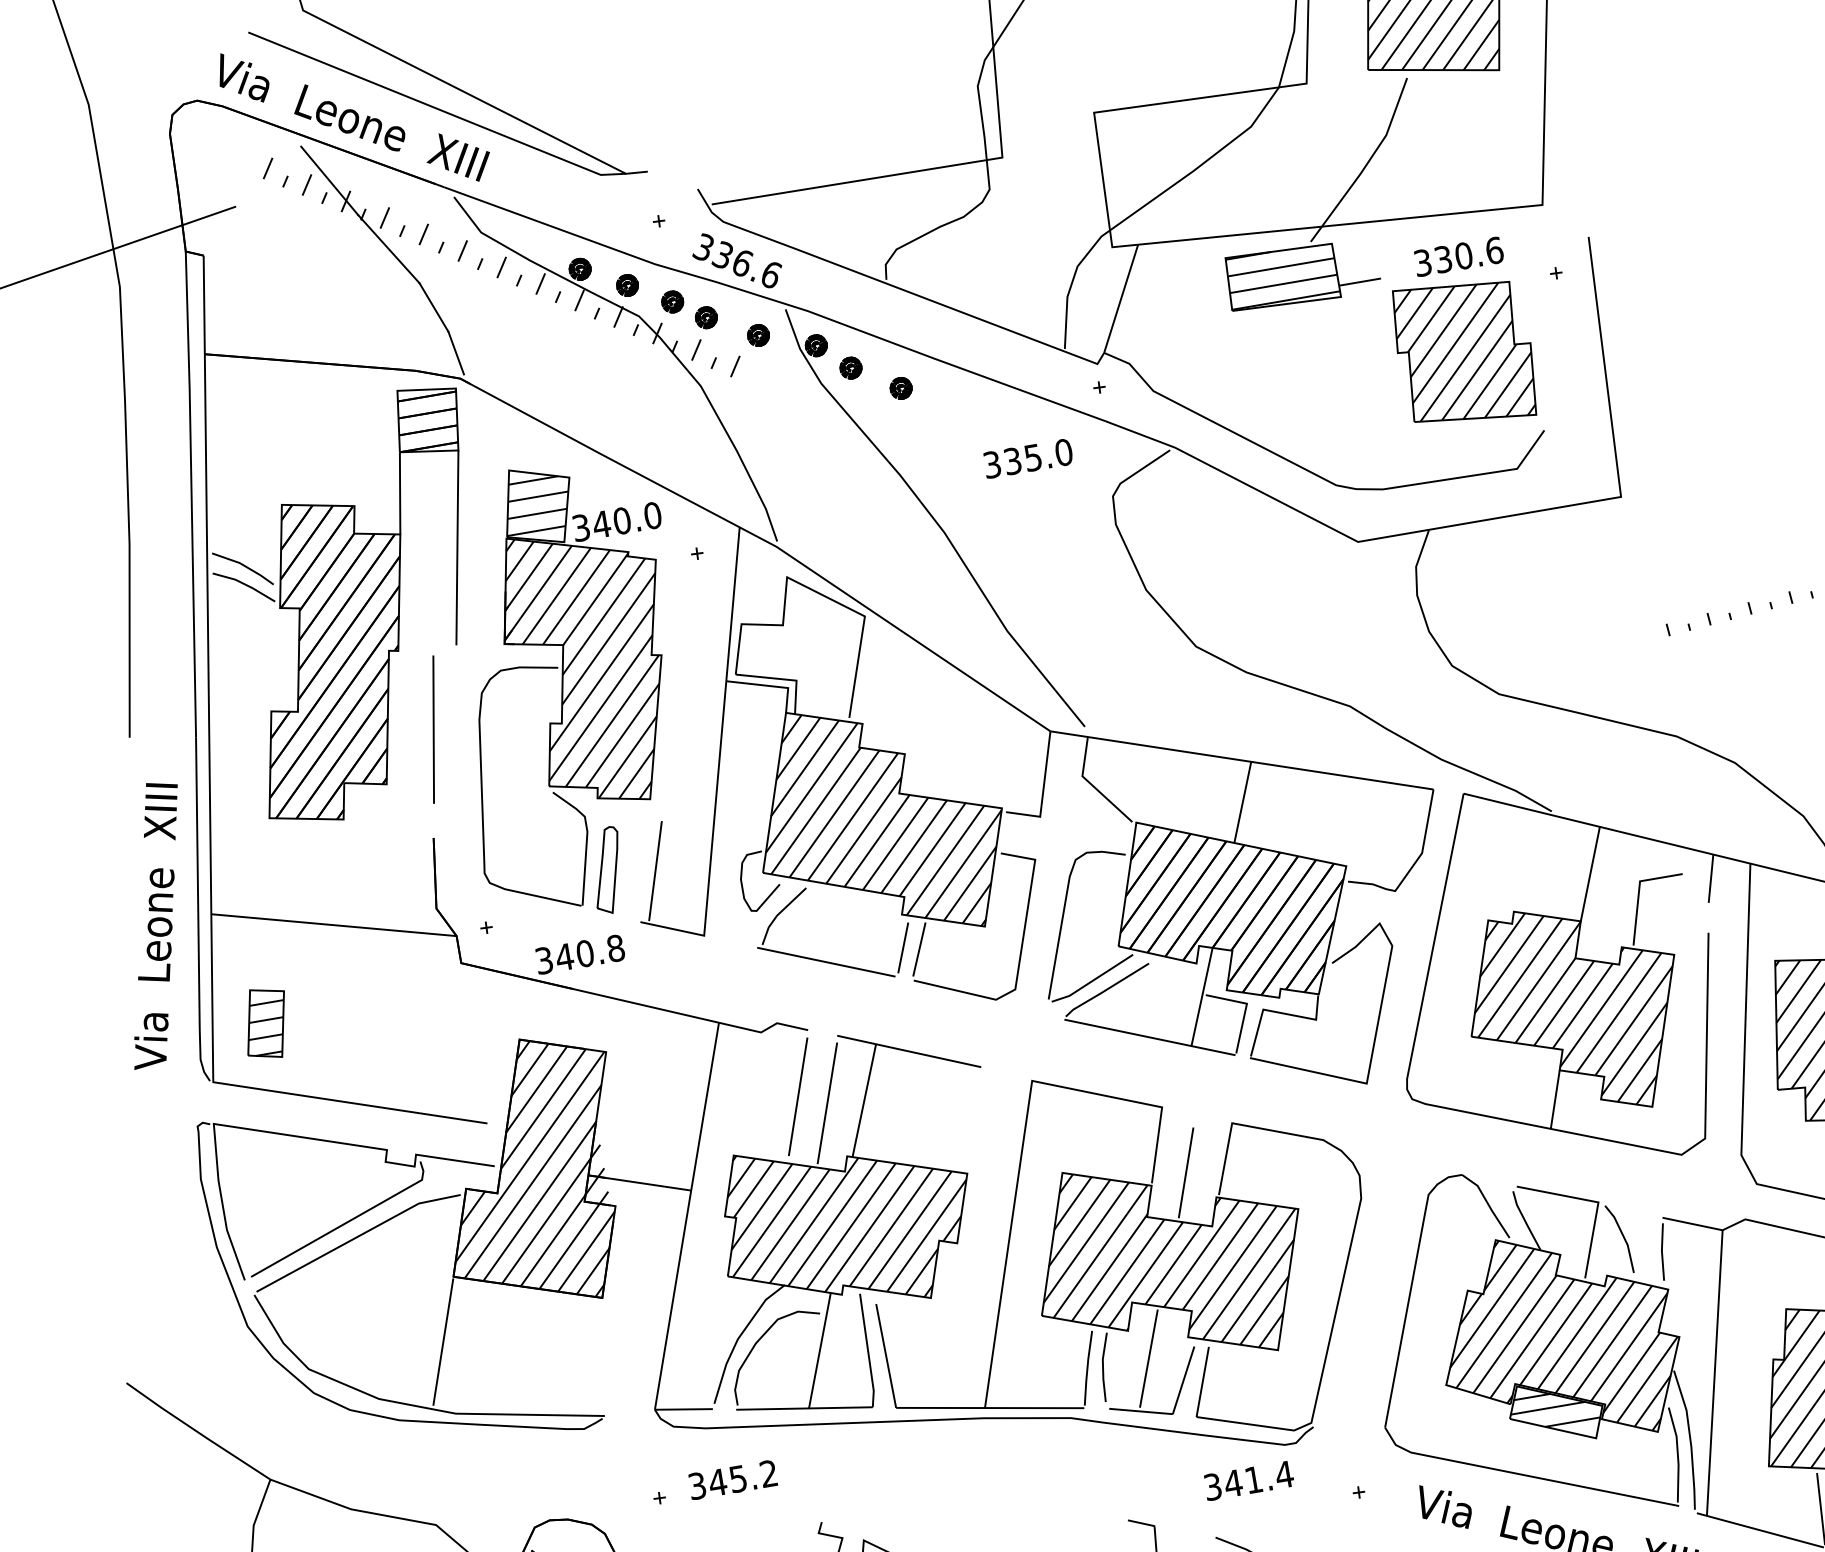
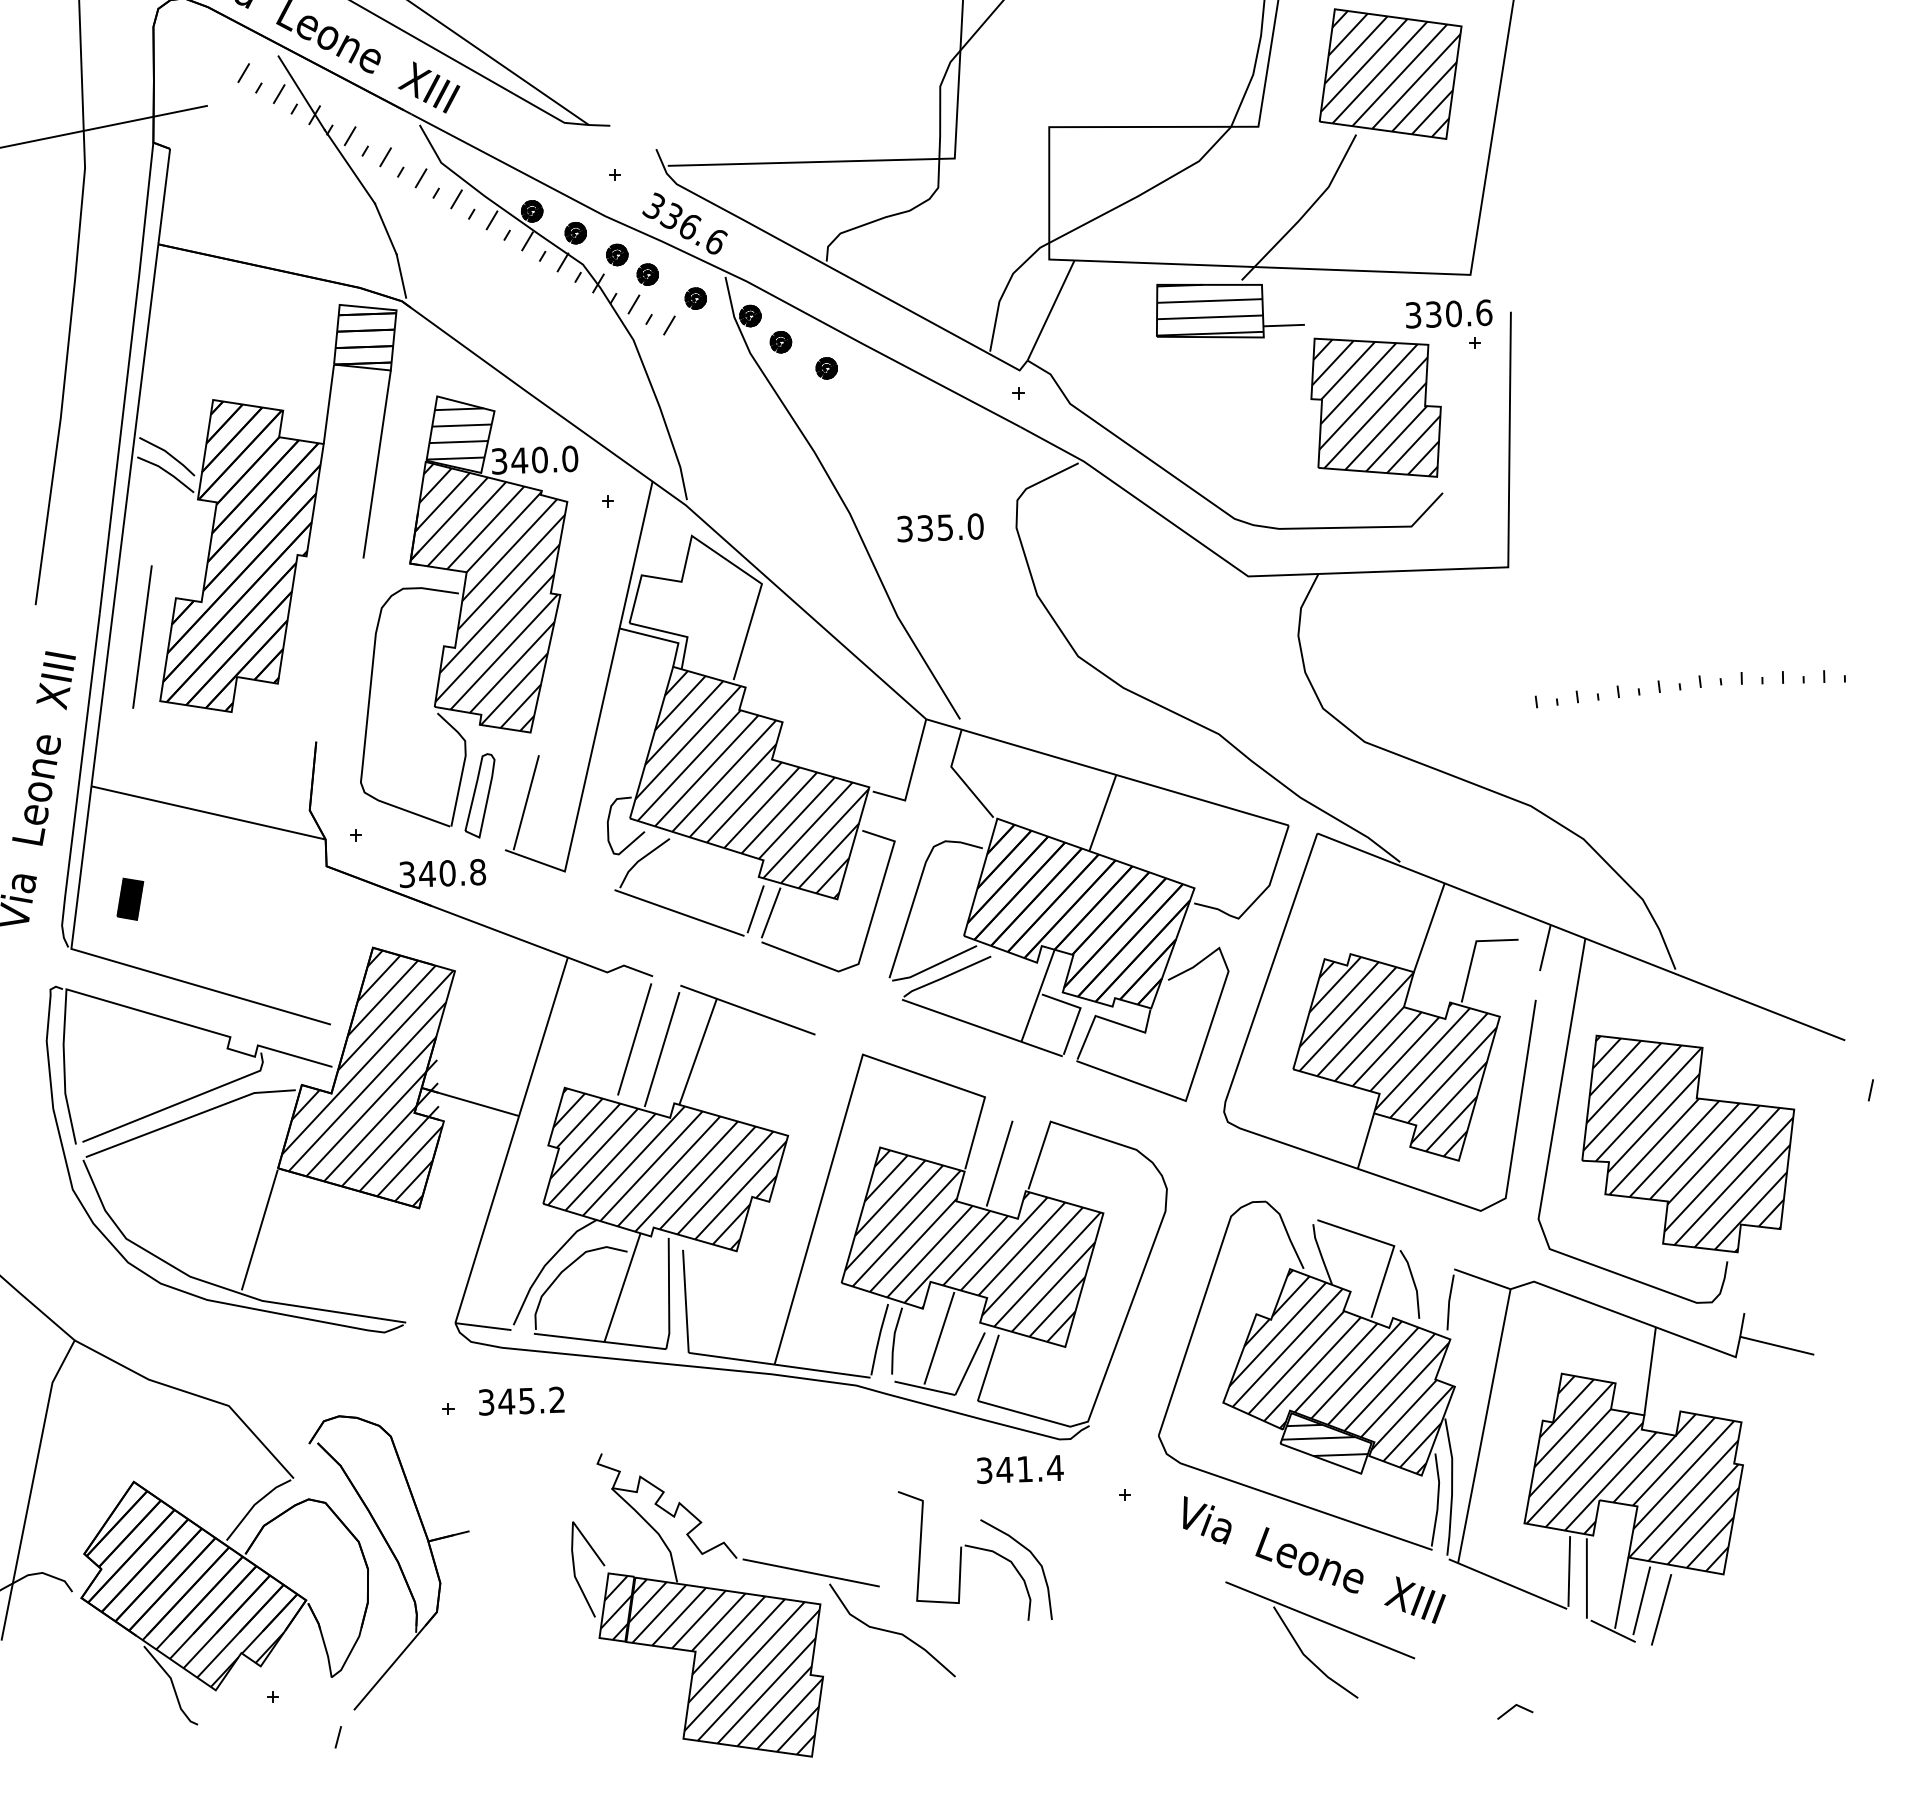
text: (1459, 256) -> (1449, 313), moved
text: (1028, 458) -> (940, 527), moved
line: (433, 729) -> (142, 636), moved
part: (266, 1023) -> (130, 899), size x0.6

